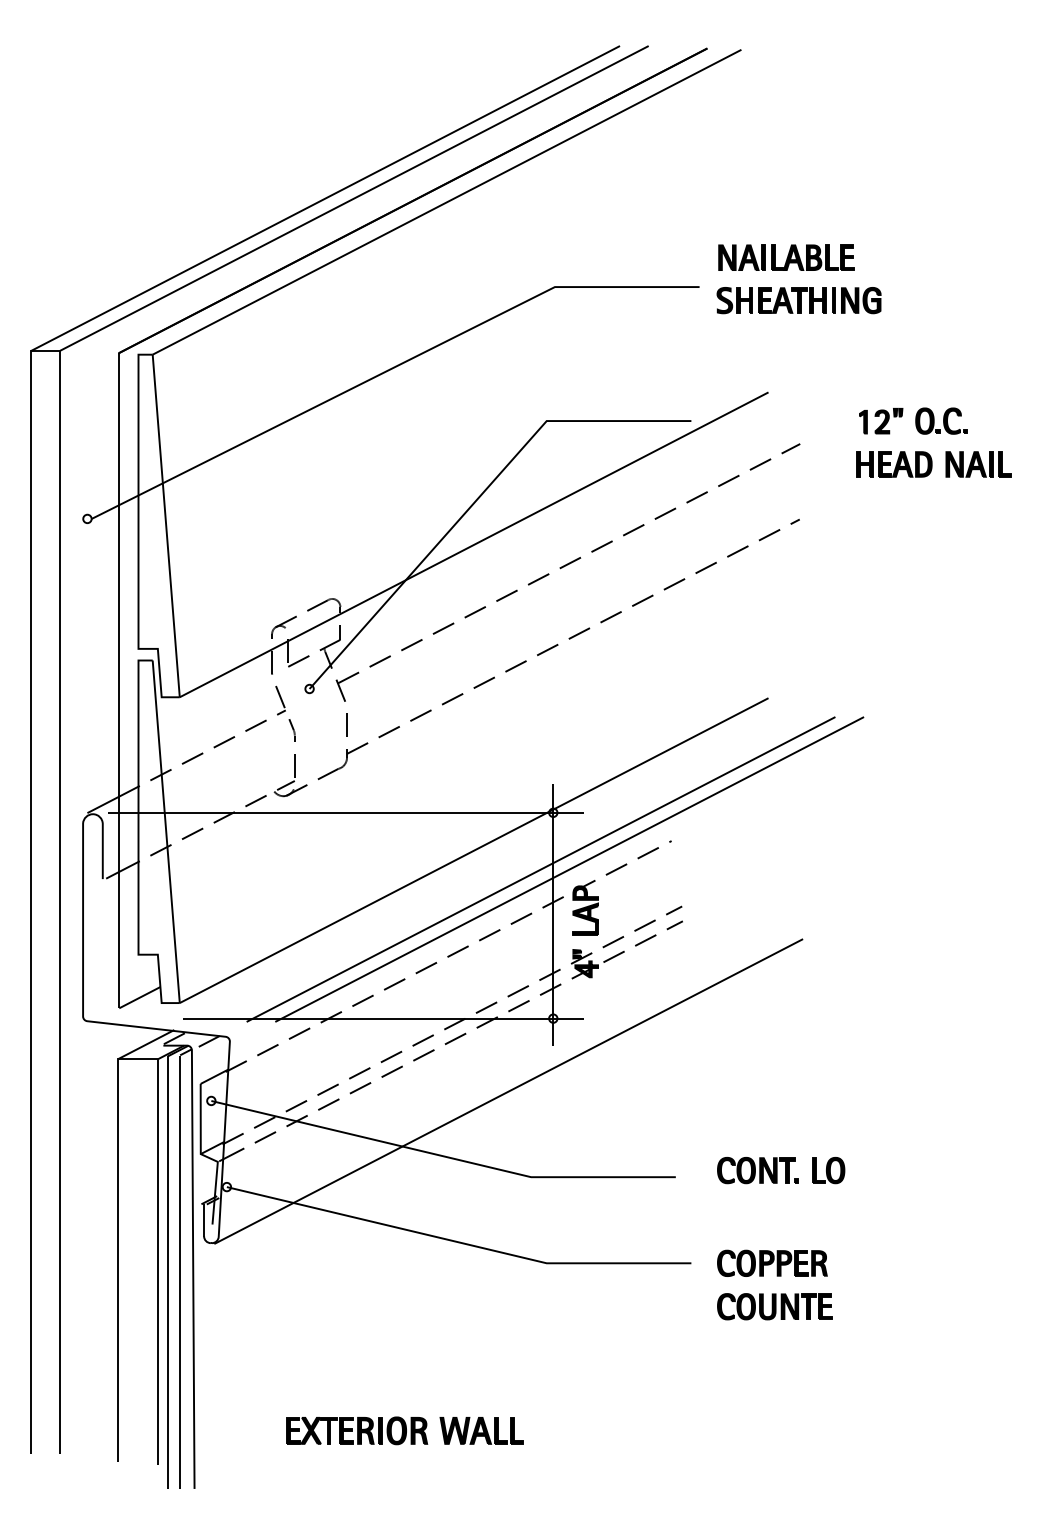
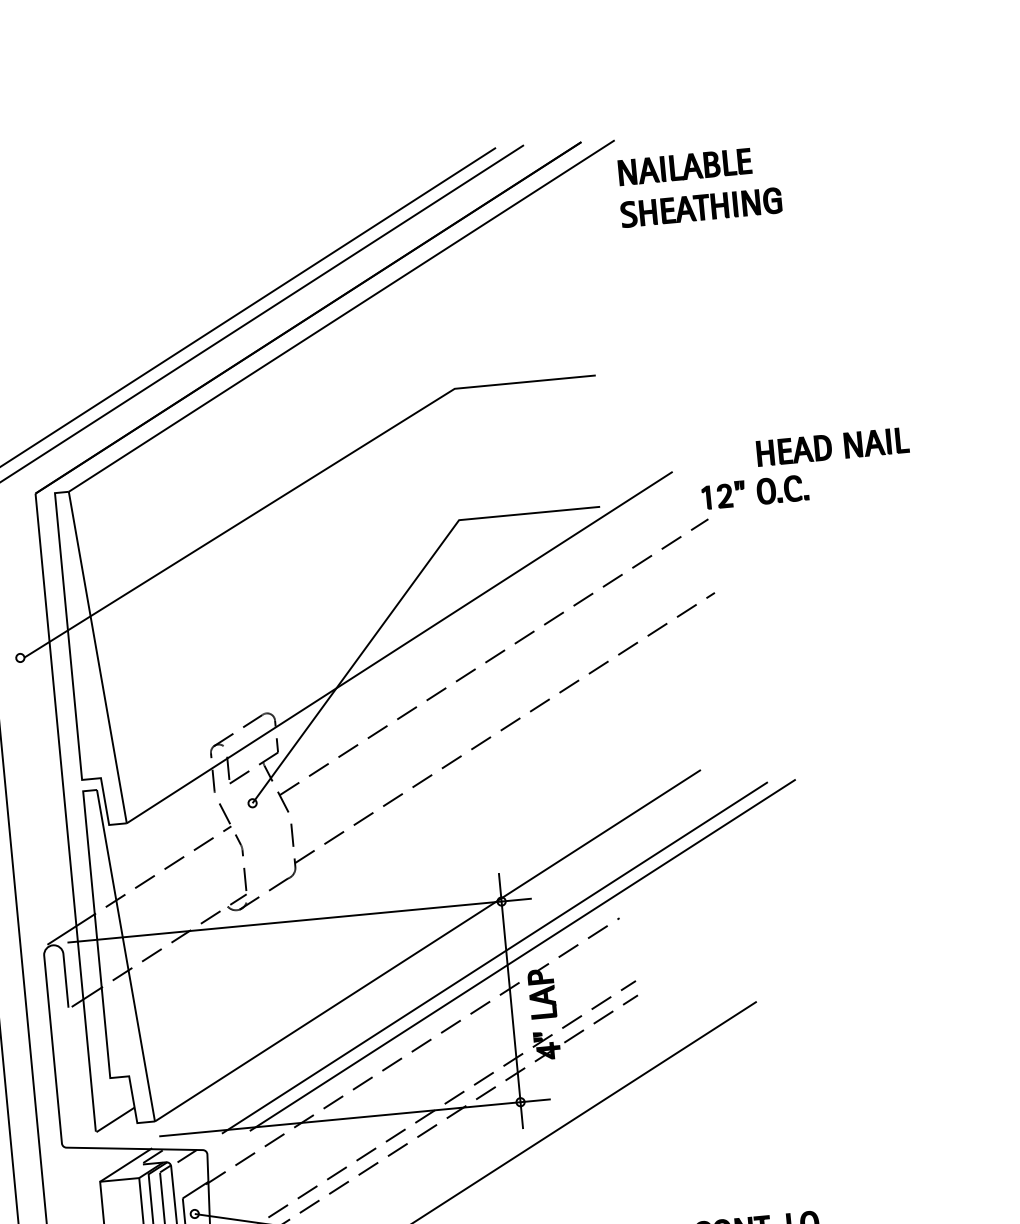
part: (798, 287) -> (699, 194), moved
part: (913, 420) -> (755, 491), moved
part: (933, 464) -> (832, 446), moved

